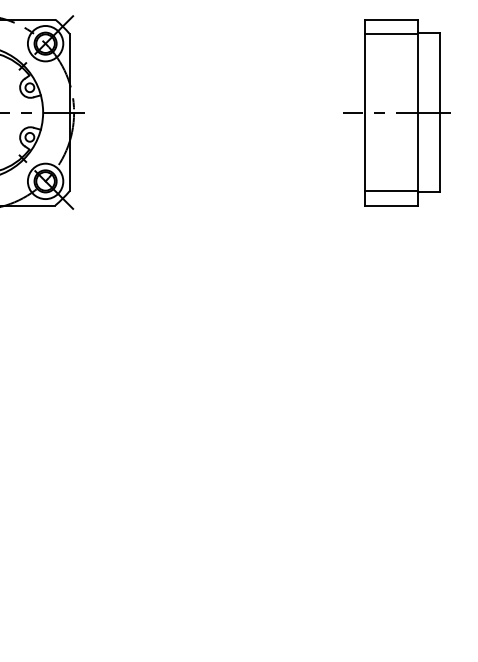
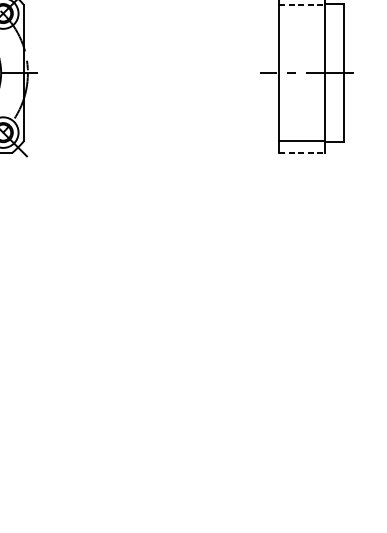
line: (391, 33) -> (302, 4), solid -> dashed
line: (391, 205) -> (302, 153), solid -> dashed

